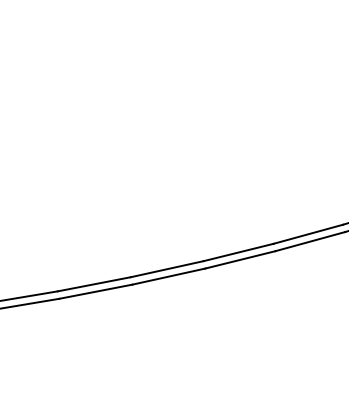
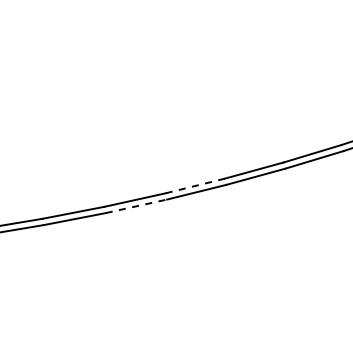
line: (238, 251) -> (195, 185), solid -> dashed
line: (168, 276) -> (136, 206), solid -> dashed

